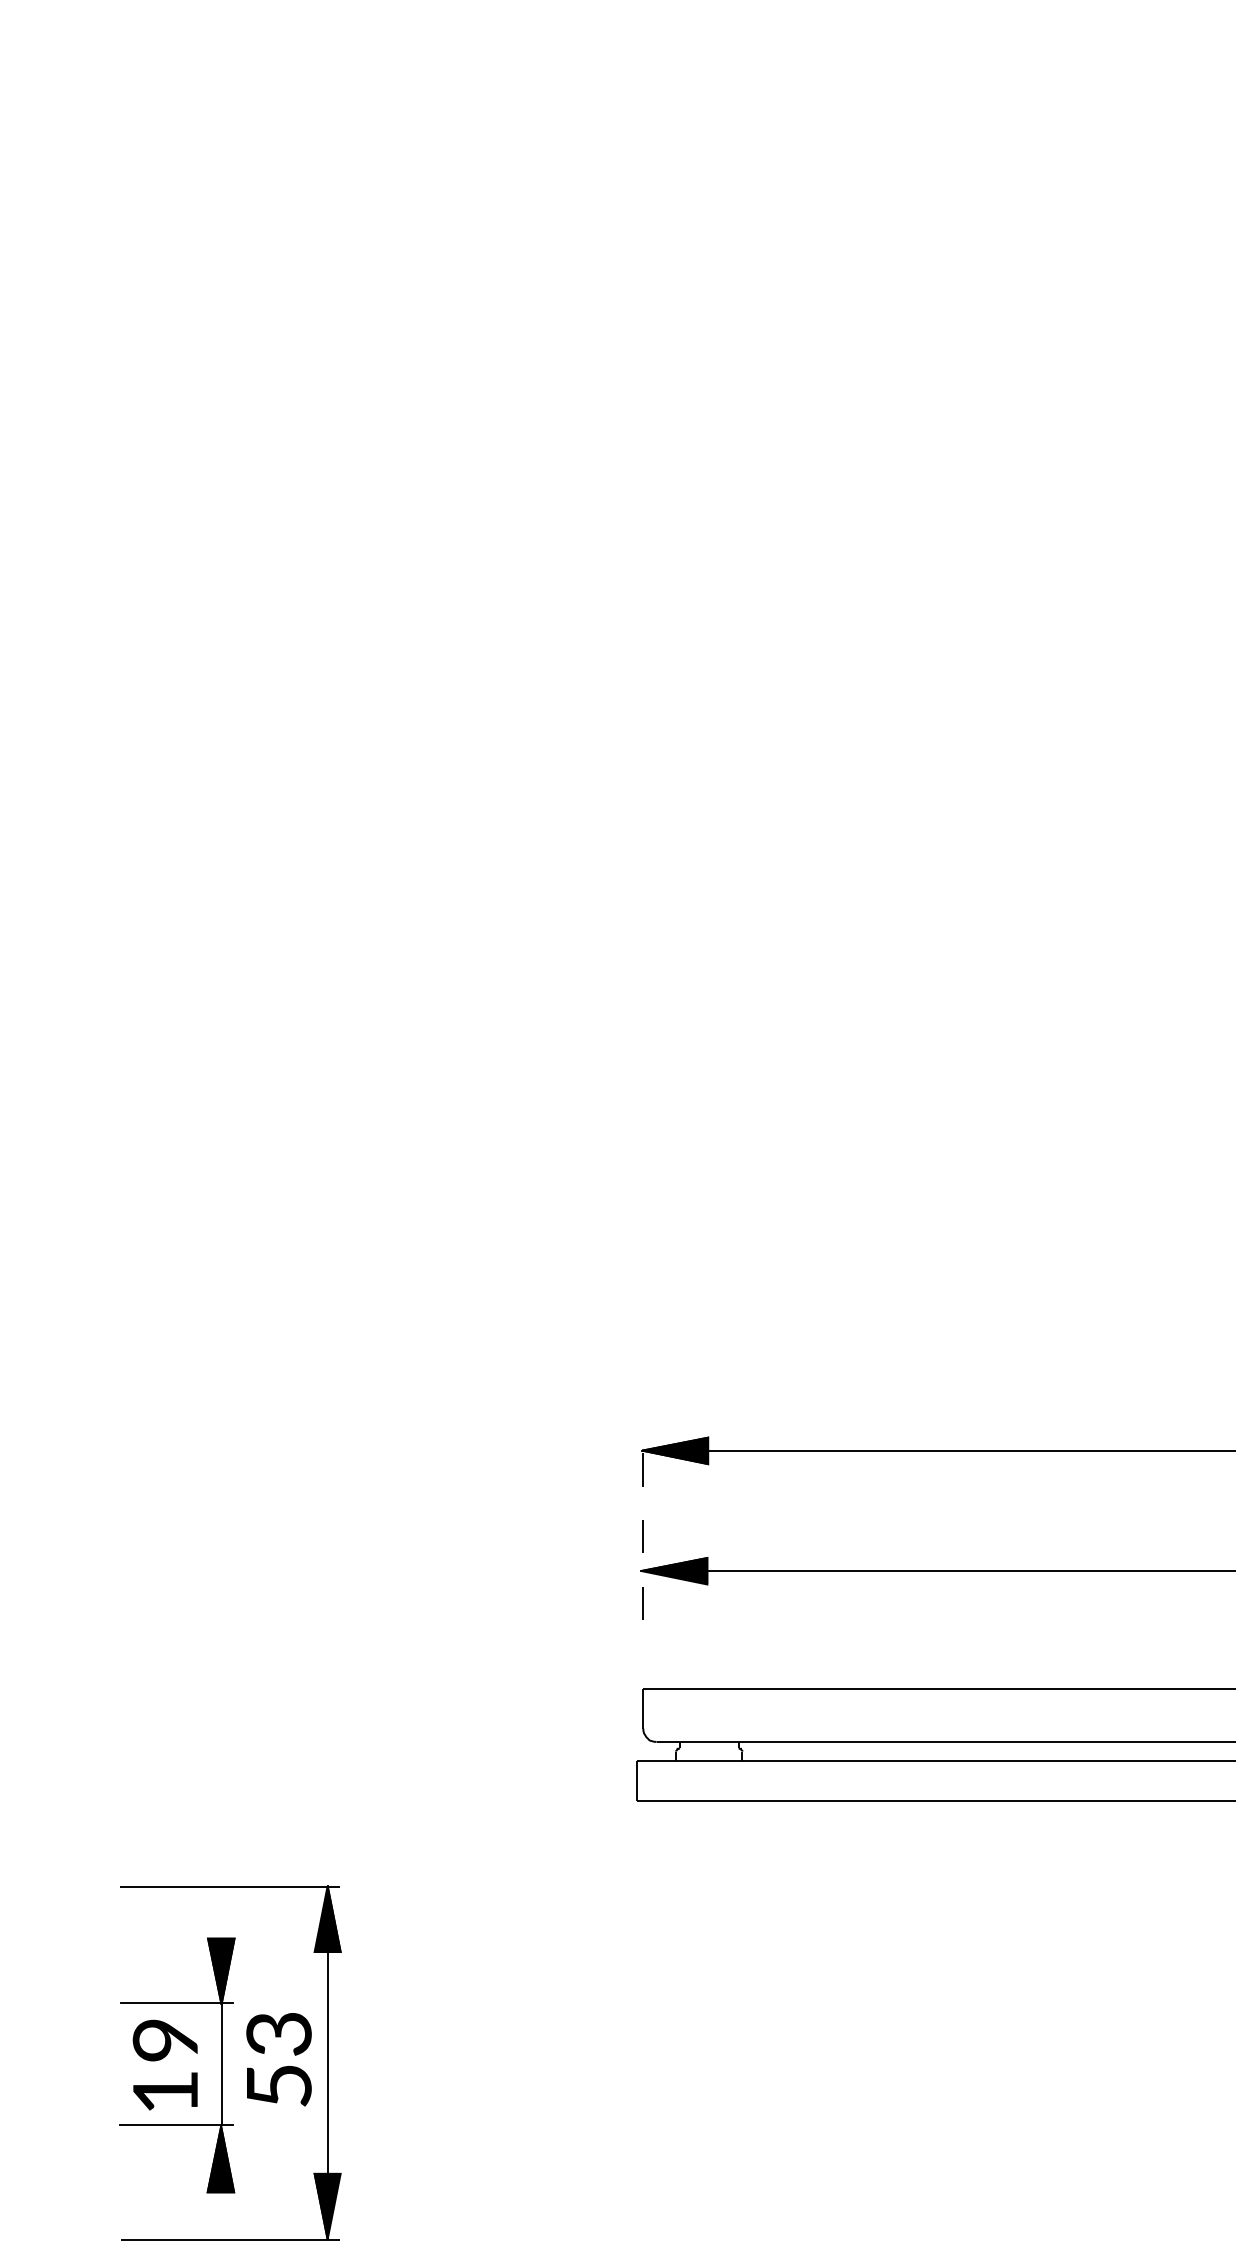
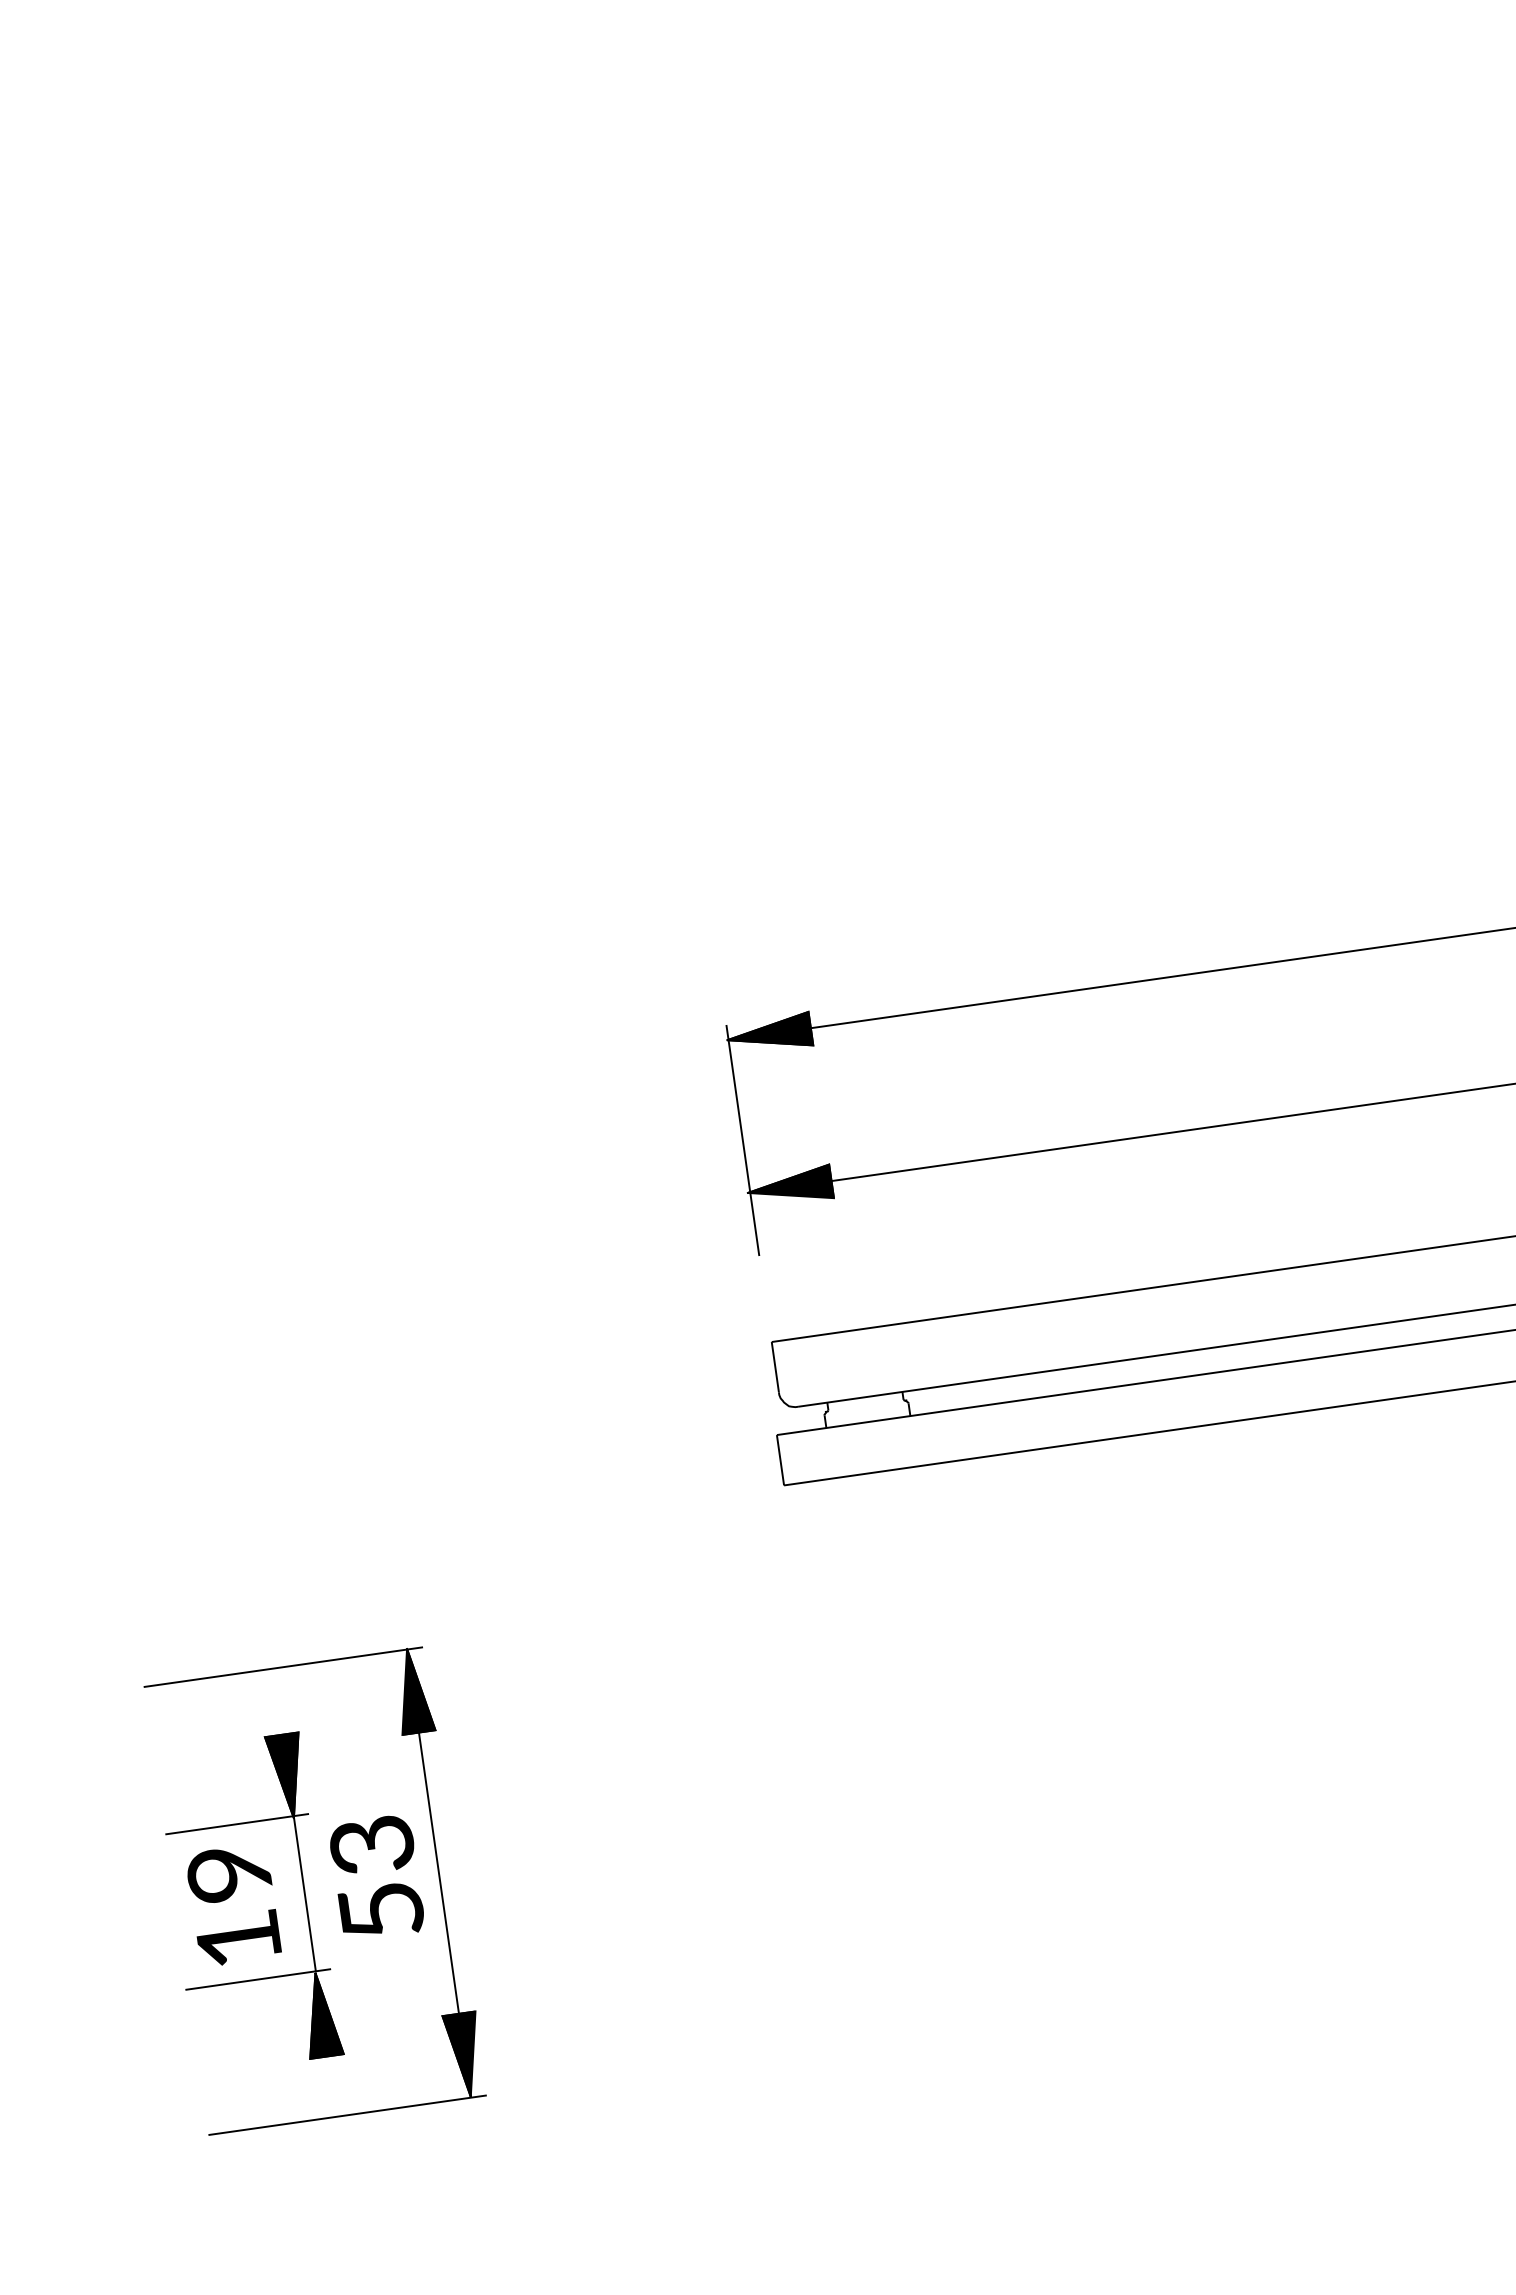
line: (643, 1529) -> (743, 1139), dashed -> solid

